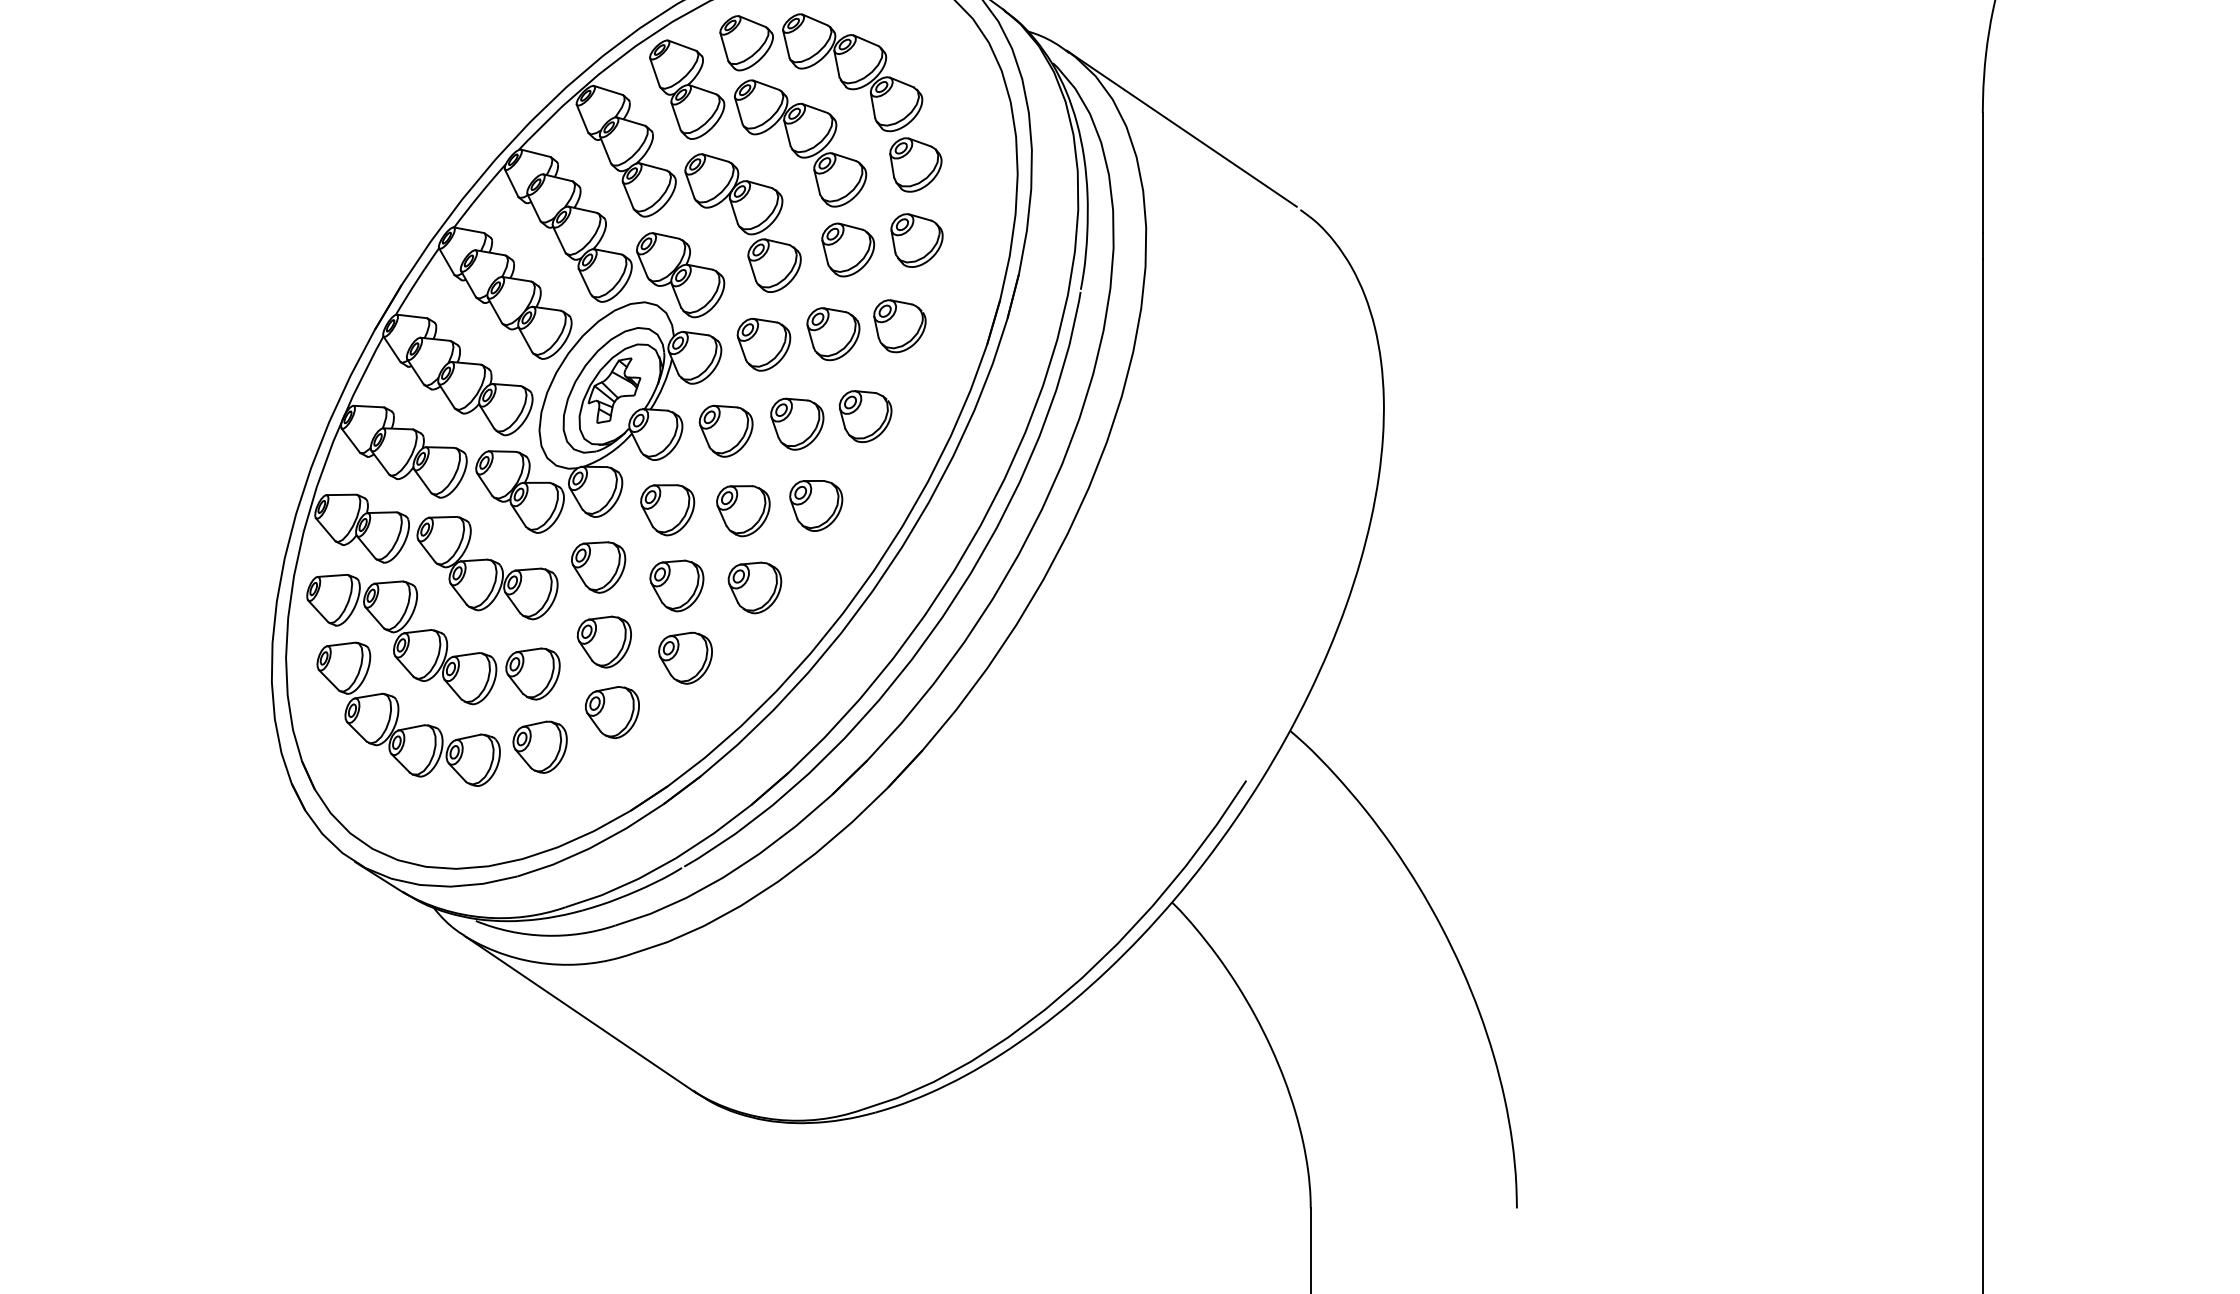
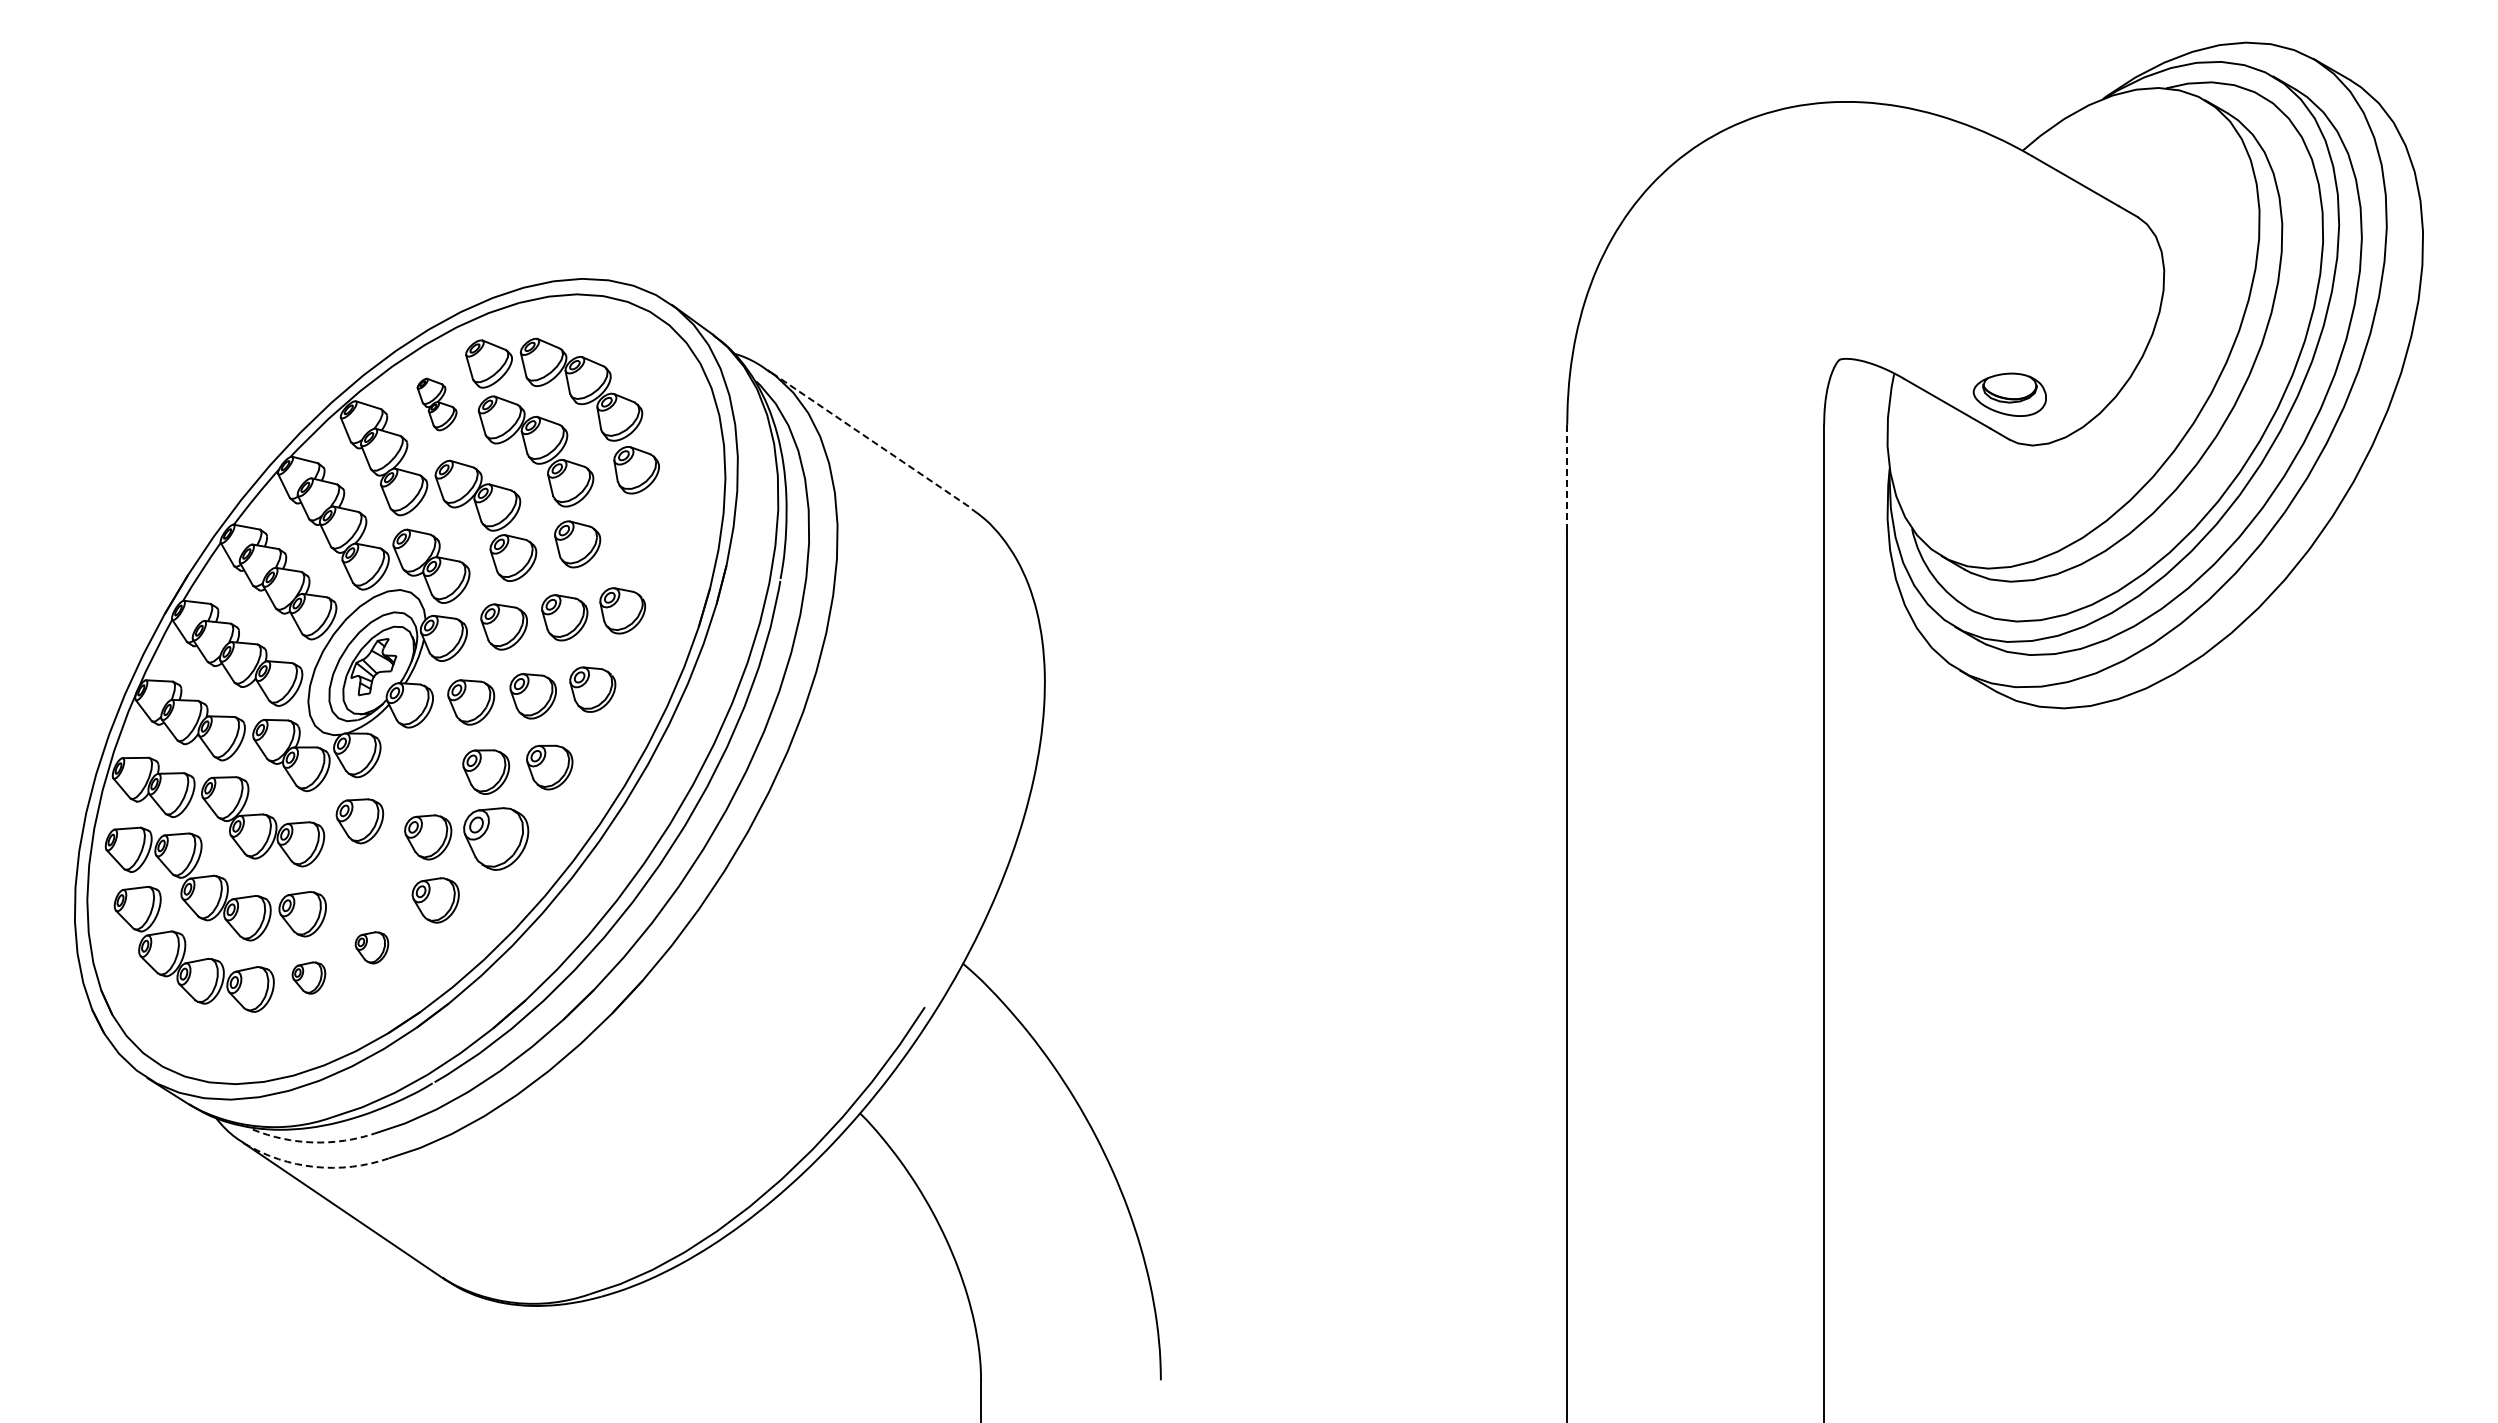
part: (686, 89) -> (436, 404), size x0.6
line: (1181, 128) -> (868, 438), solid -> dashed
line: (1983, 173) -> (1567, 477), solid -> dashed
part: (916, 240) -> (637, 536), removed
part: (668, 510) -> (420, 771), removed
part: (755, 588) -> (496, 839), size x1.4
part: (603, 642) -> (364, 886), removed
part: (611, 712) -> (371, 947), size x0.7
part: (539, 746) -> (308, 977), size x0.7
arc: (545, 935) -> (313, 1142), solid -> dashed
arc: (547, 963) -> (315, 1166), solid -> dashed

